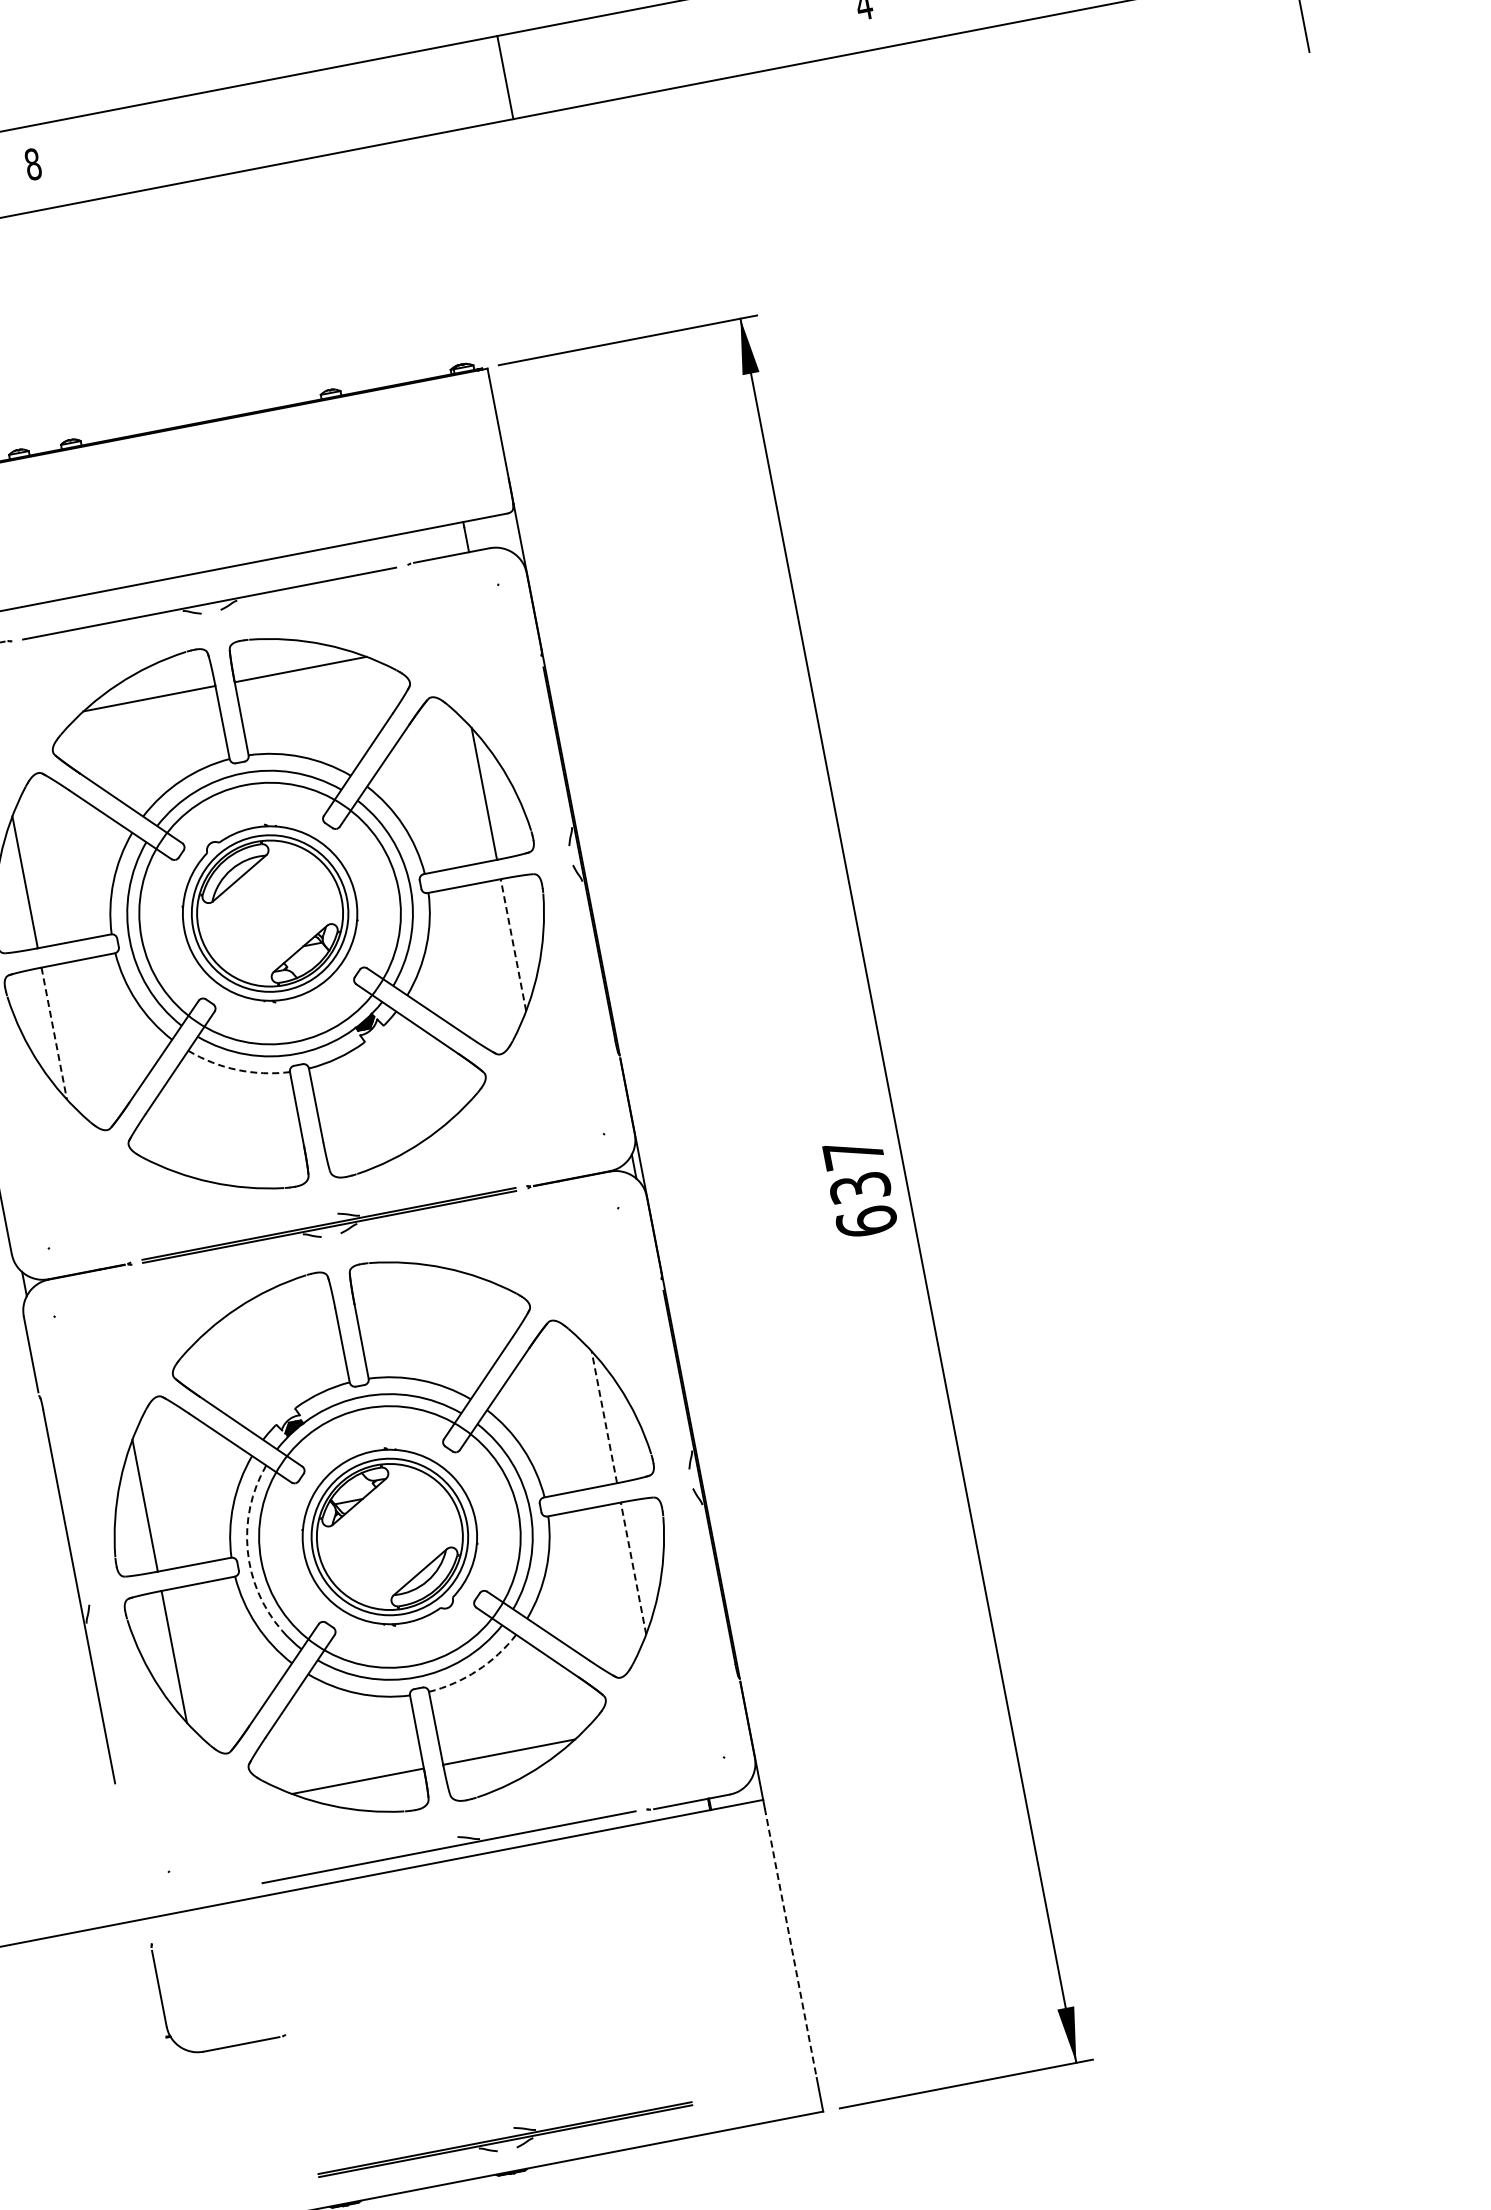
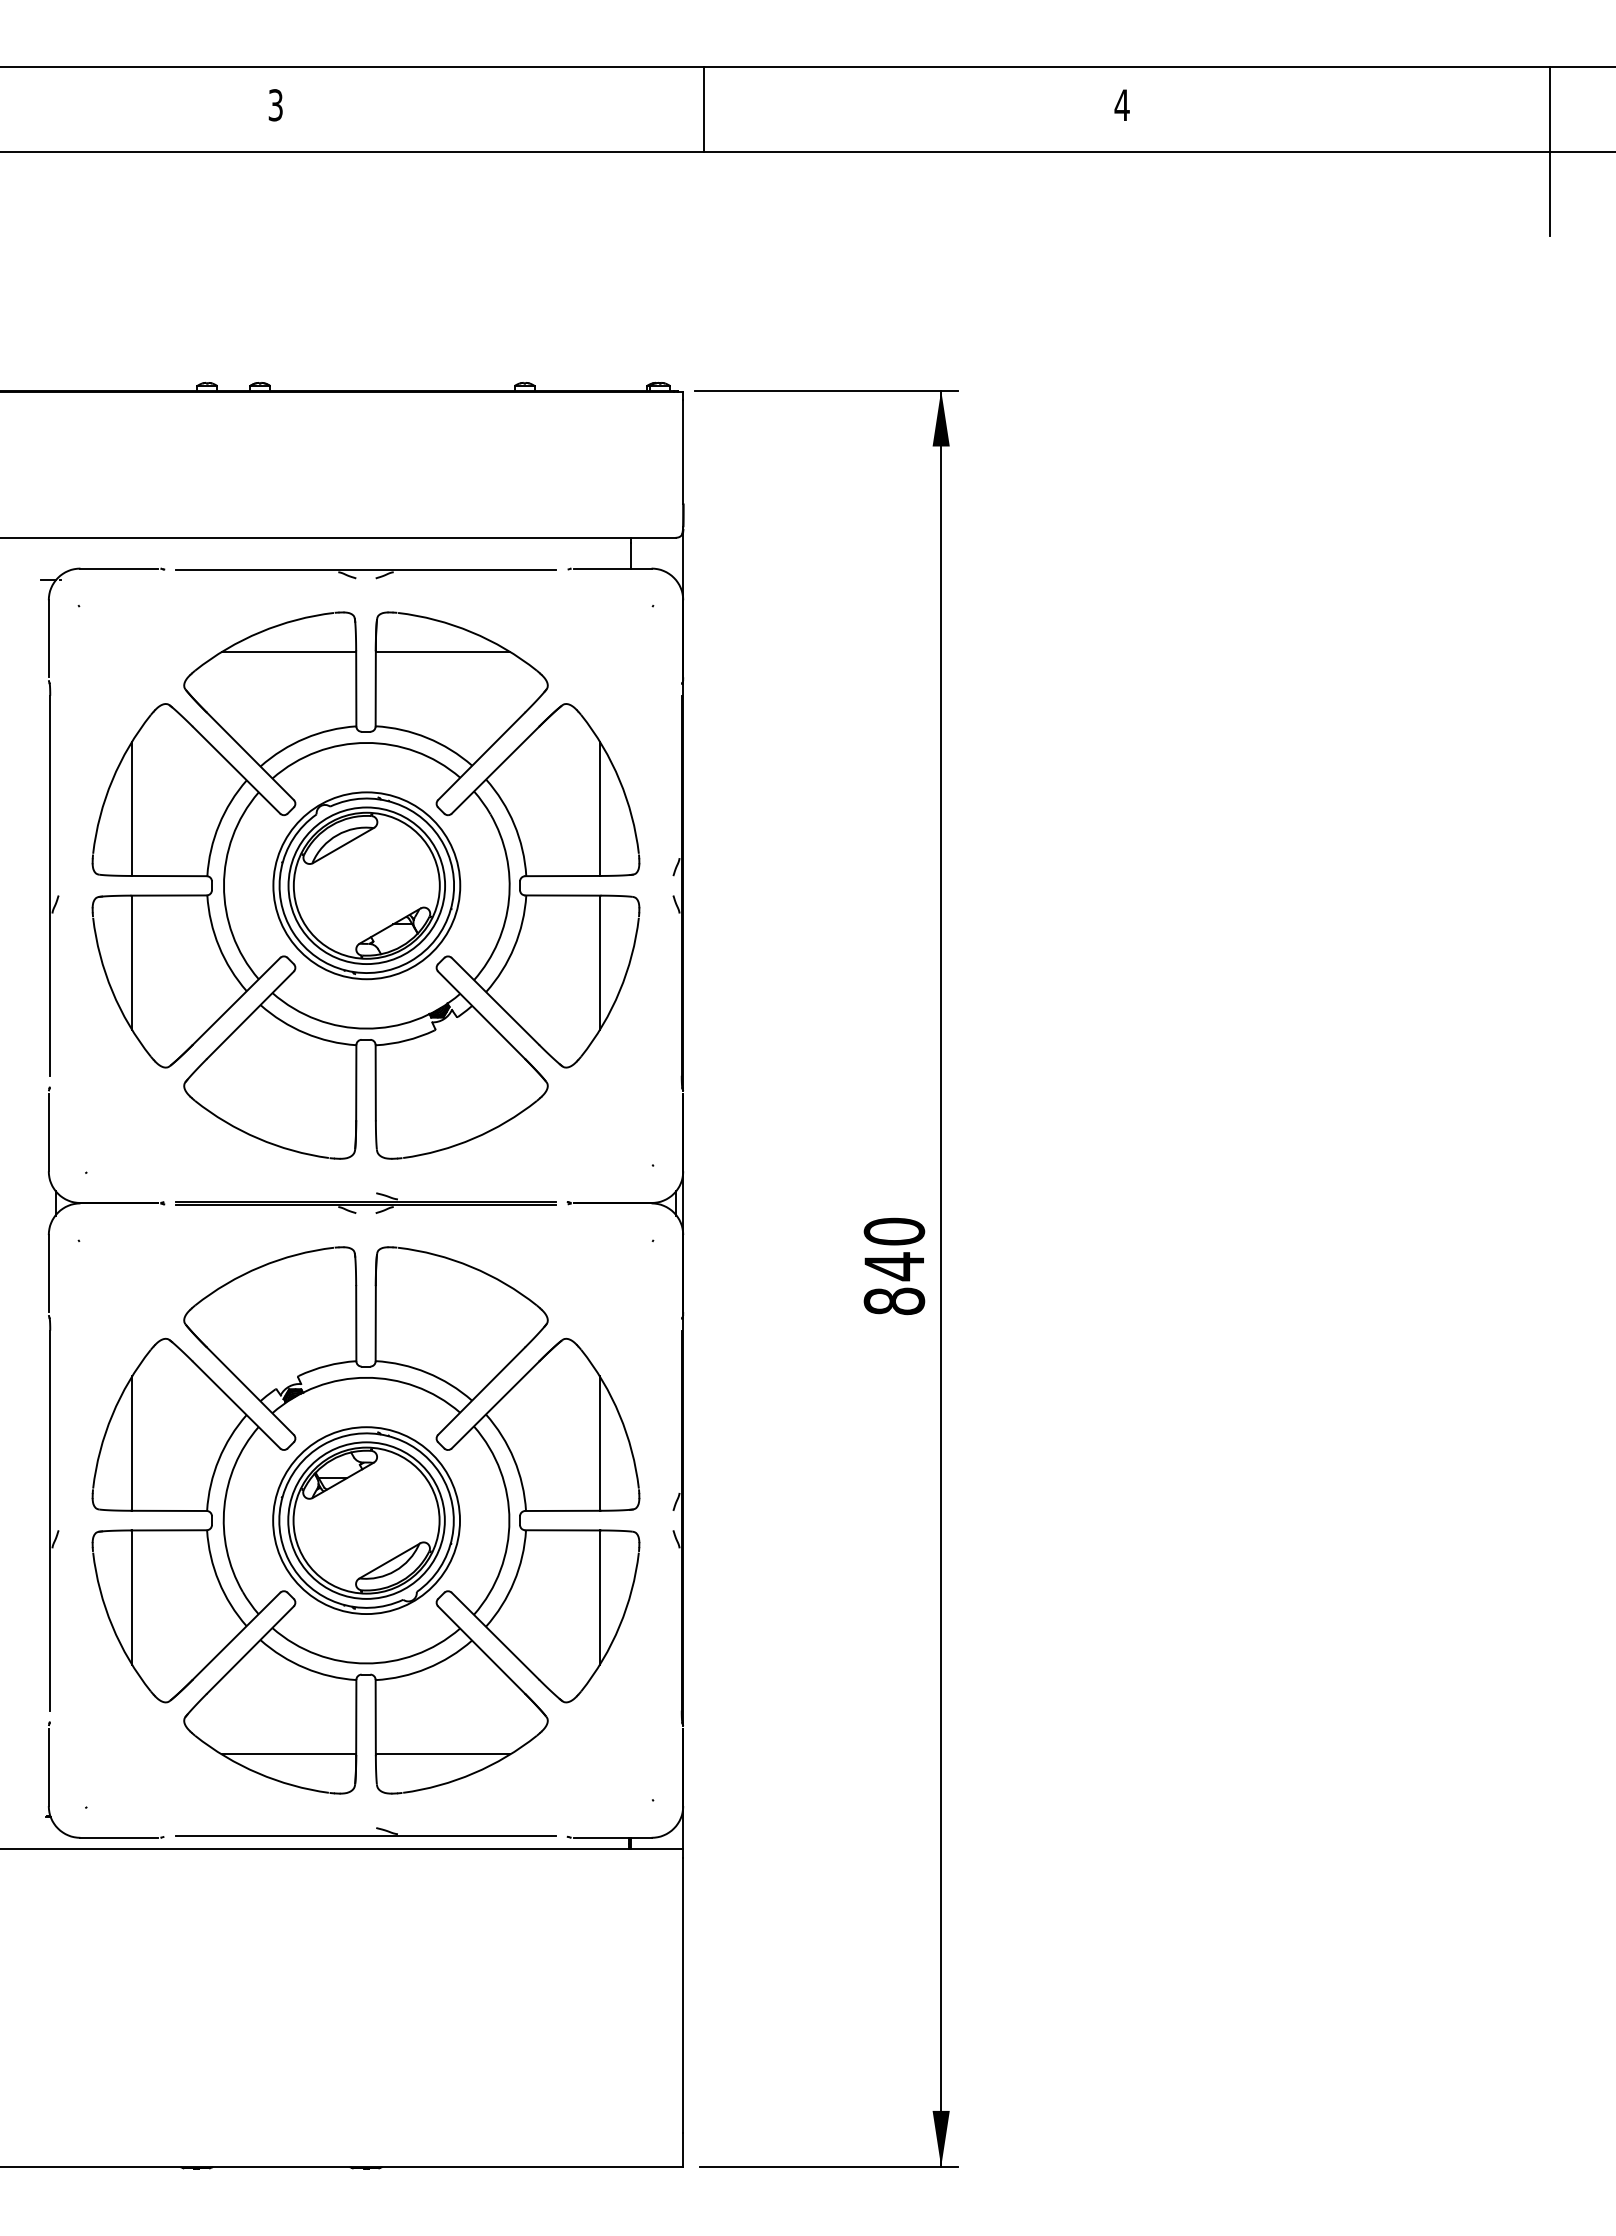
line: (504, 77) -> (703, 109), moved
text: (32, 164) -> (275, 105), 8 -> 3
circle: (269, 913) -> (366, 885), size x0.71
line: (513, 944) -> (599, 962), dashed -> solid
line: (54, 1034) -> (132, 963), dashed -> solid
arc: (237, 1070) -> (305, 1033), dashed -> solid
text: (860, 1187) -> (894, 1266), 637 -> 840
line: (604, 1417) -> (599, 1443), dashed -> solid
circle: (389, 1536) -> (366, 1520), size x0.71
arc: (247, 1550) -> (224, 1507), dashed -> solid
line: (633, 1568) -> (599, 1597), dashed -> solid
arc: (477, 1670) -> (427, 1668), dashed -> solid
line: (790, 1943) -> (683, 1995), dashed -> solid
part: (162, 2000) -> (49, 1779), moved
part: (504, 2139) -> (365, 2133), removed

